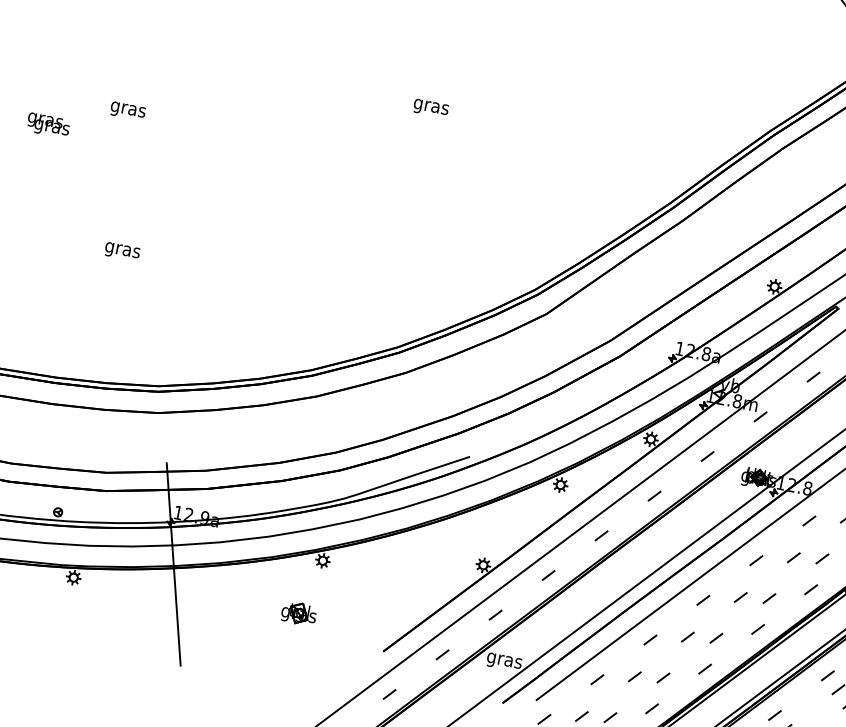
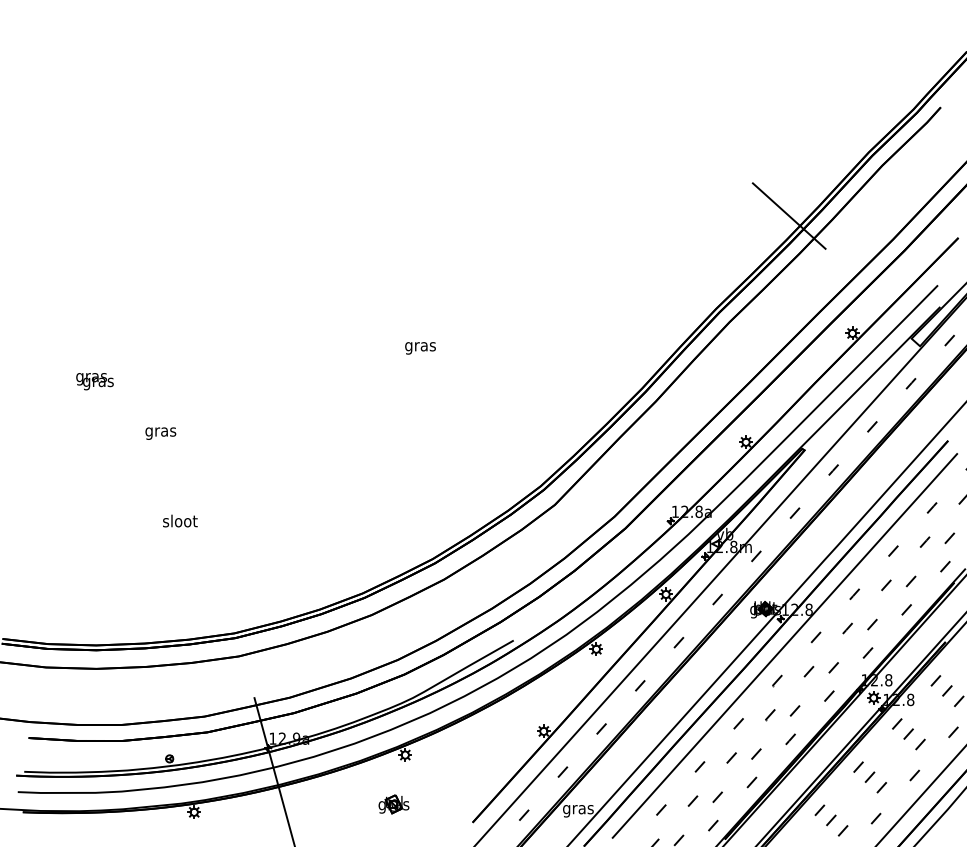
text: (127, 111) -> (160, 433), moved
text: (47, 125) -> (94, 381), moved
text: (123, 249) -> (180, 522), gras -> sloot

